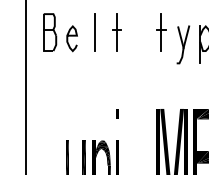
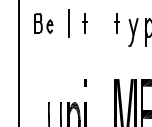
part: (59, 32) -> (43, 23), size x0.7
part: (116, 32) -> (84, 23), size x0.7
part: (160, 32) -> (116, 23), size x0.7

